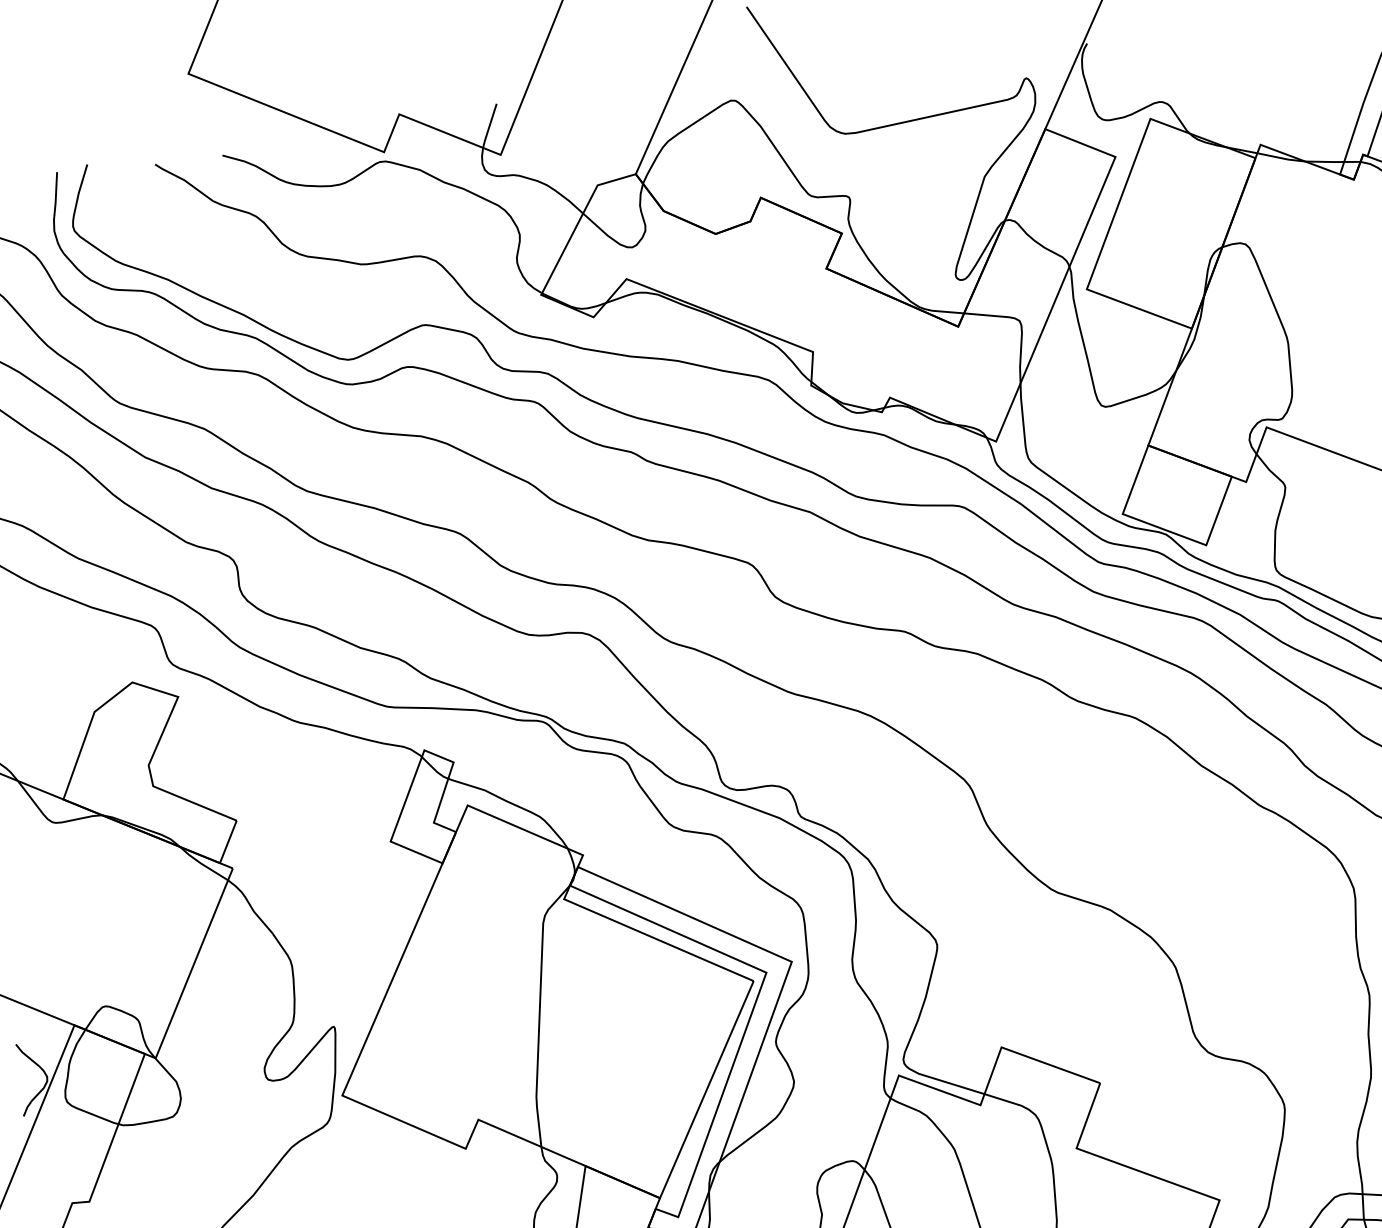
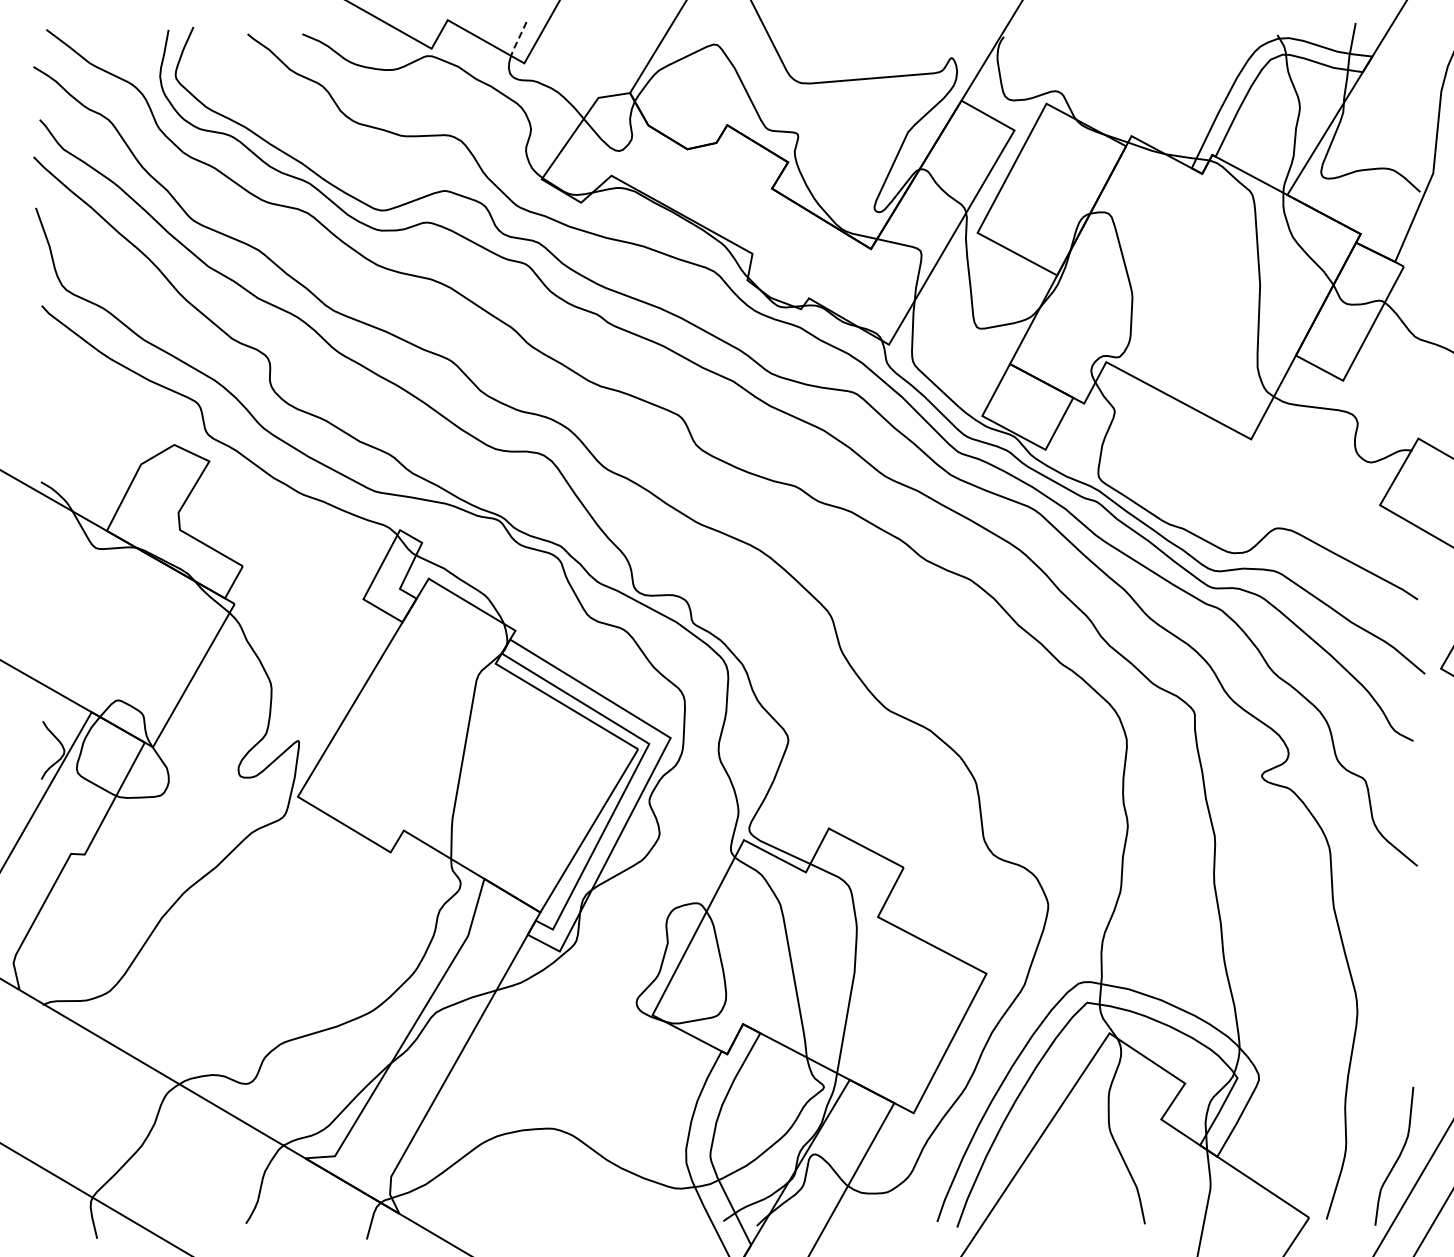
line: (489, 126) -> (518, 39), solid -> dashed

